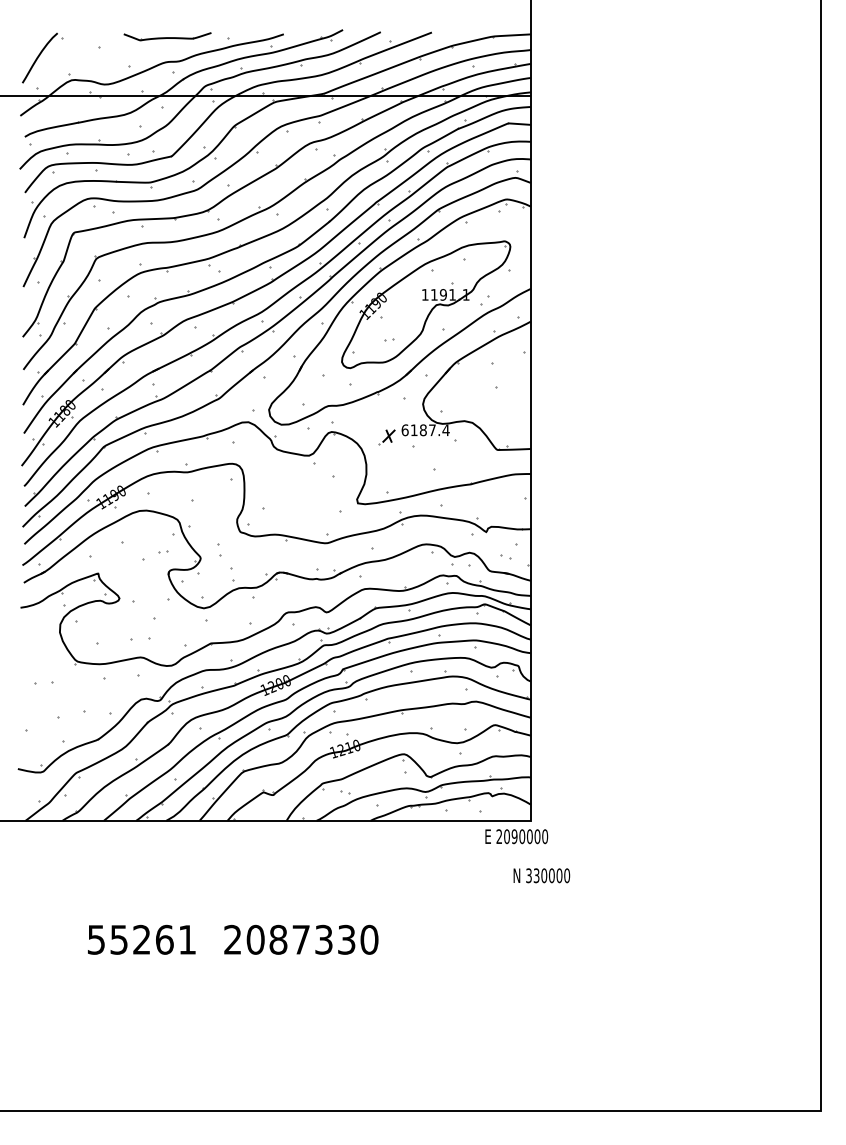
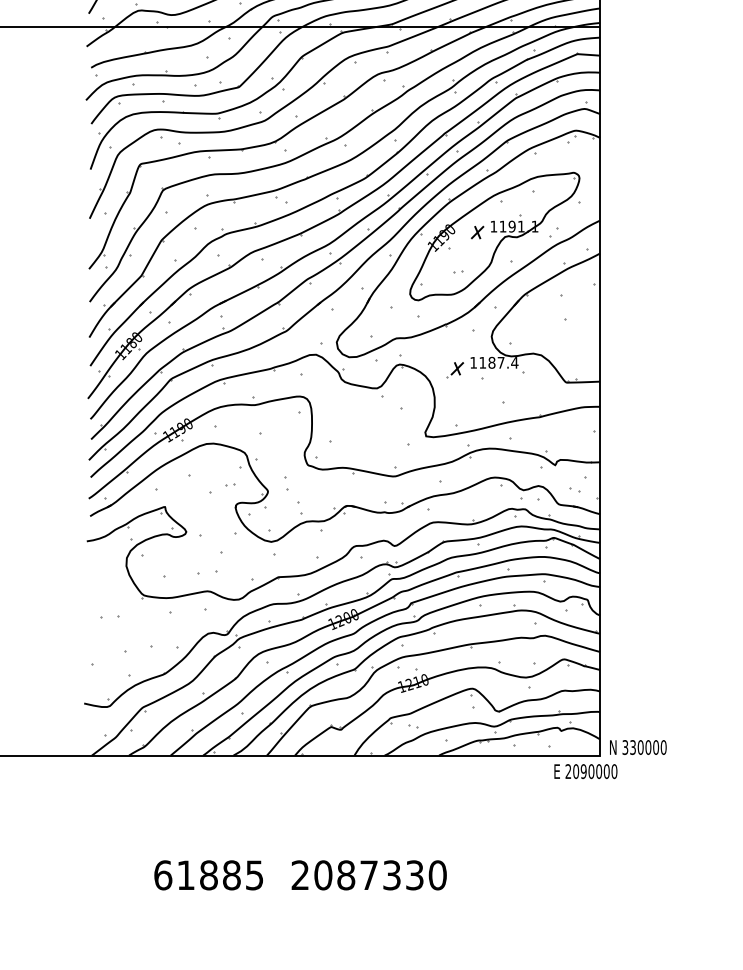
part: (408, 300) -> (477, 232), added
text: (404, 430) -> (473, 363), 6187.4 -> 1187.4
text: (541, 875) -> (637, 747), moved
text: (141, 939) -> (208, 874), 55261 -> 61885

